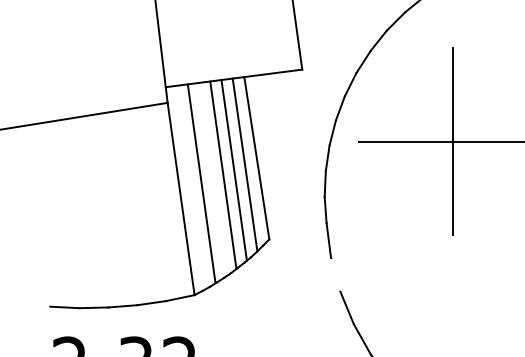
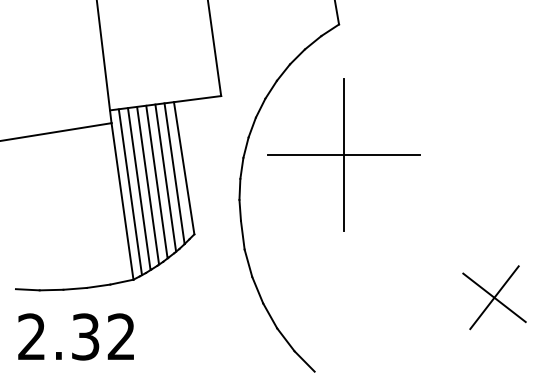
line: (213, 179) -> (148, 185), added
line: (190, 188) -> (130, 192), added
line: (335, 273) -> (248, 262), added

